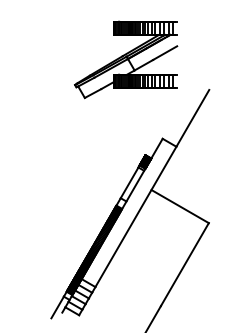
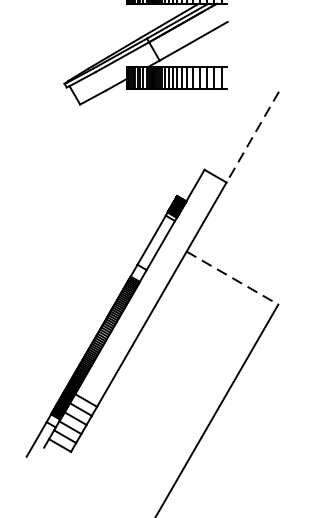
line: (192, 118) -> (252, 137), solid -> dashed
line: (180, 206) -> (233, 278), solid -> dashed

